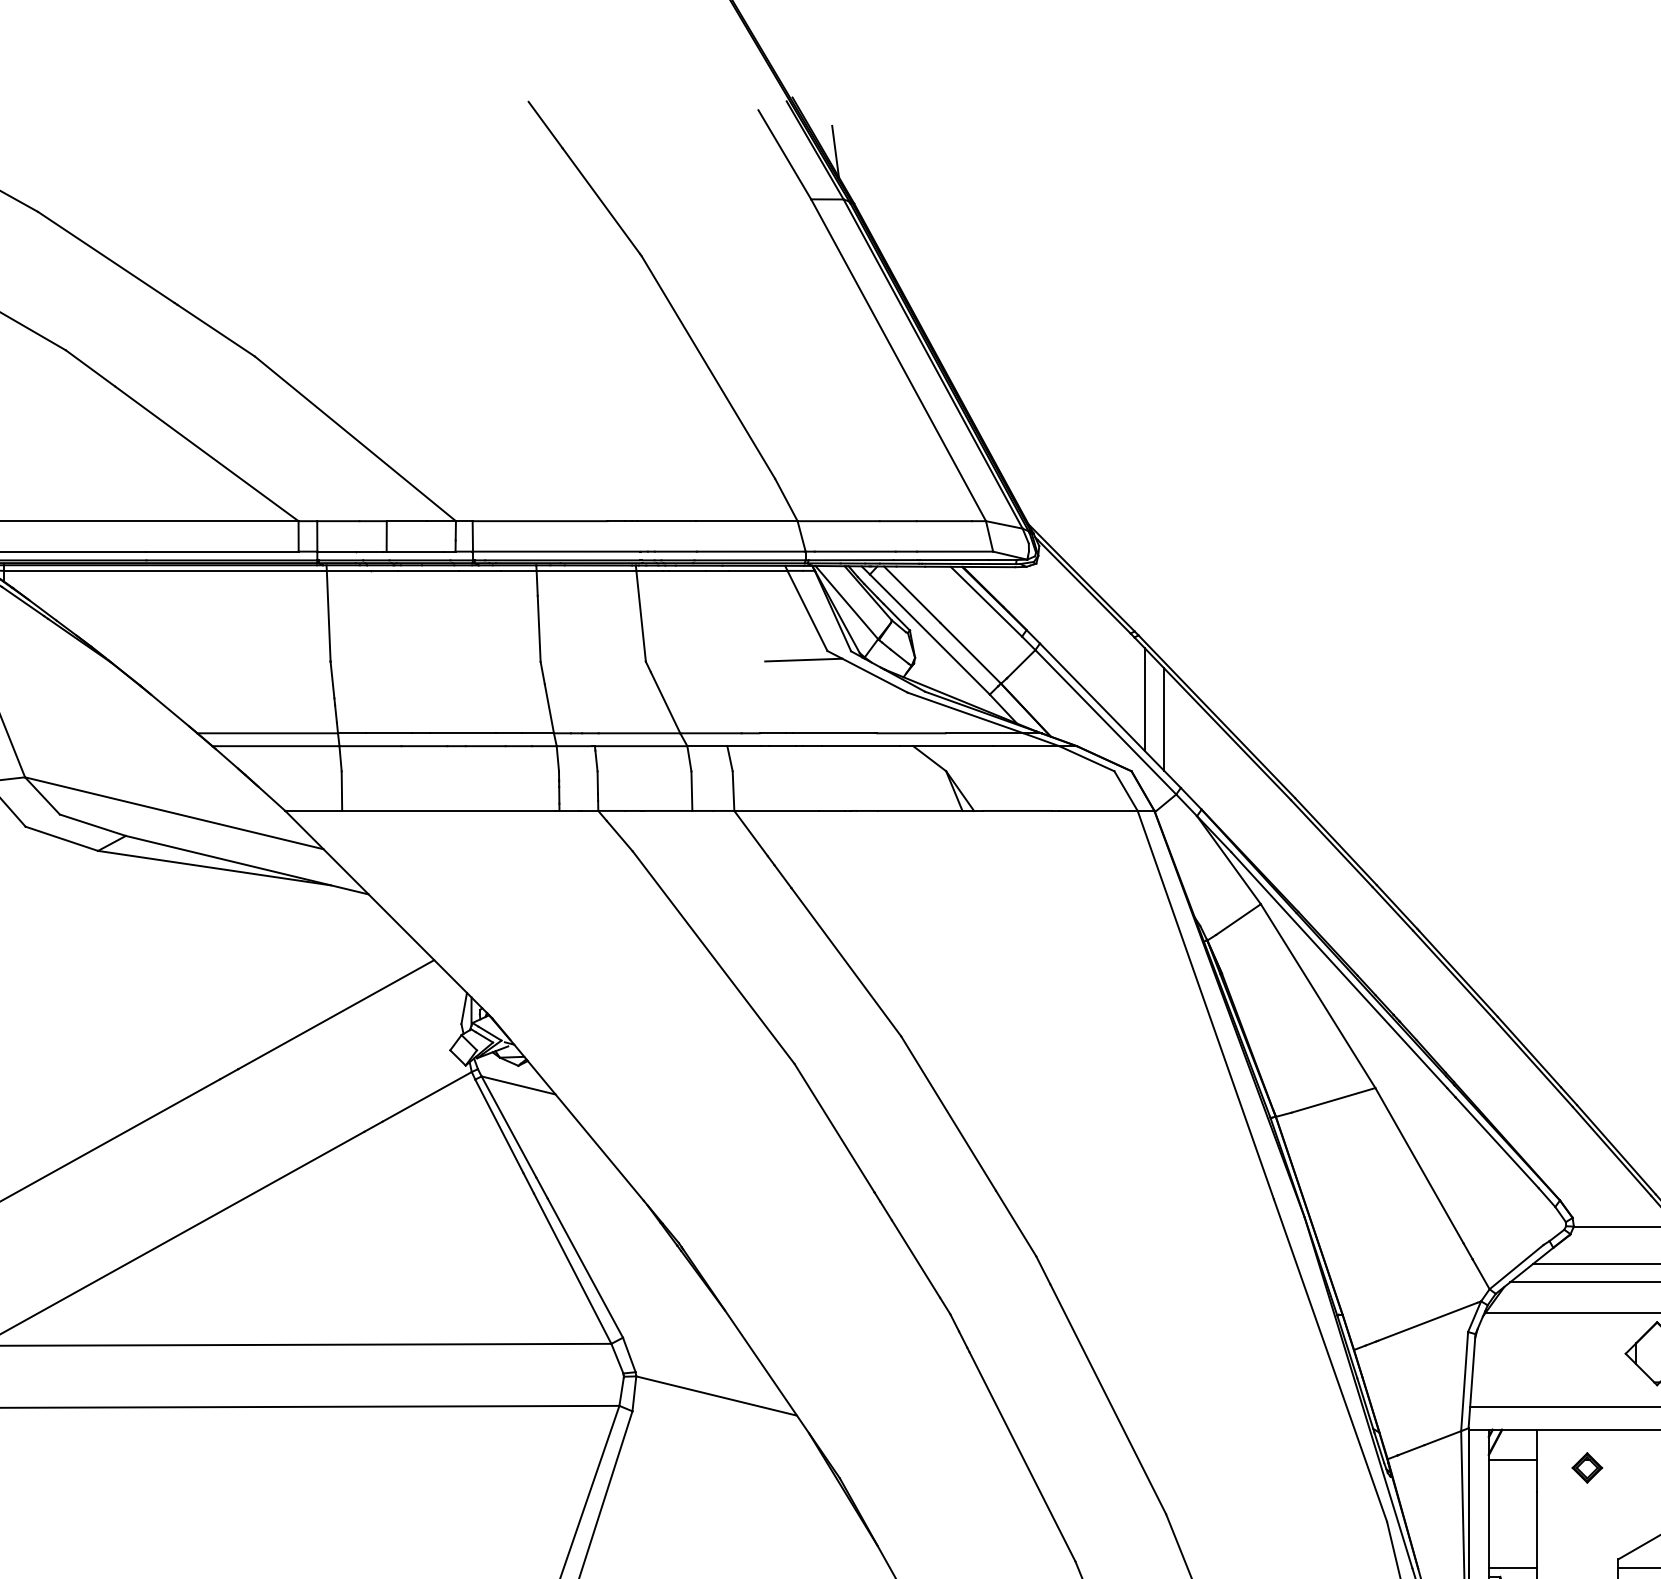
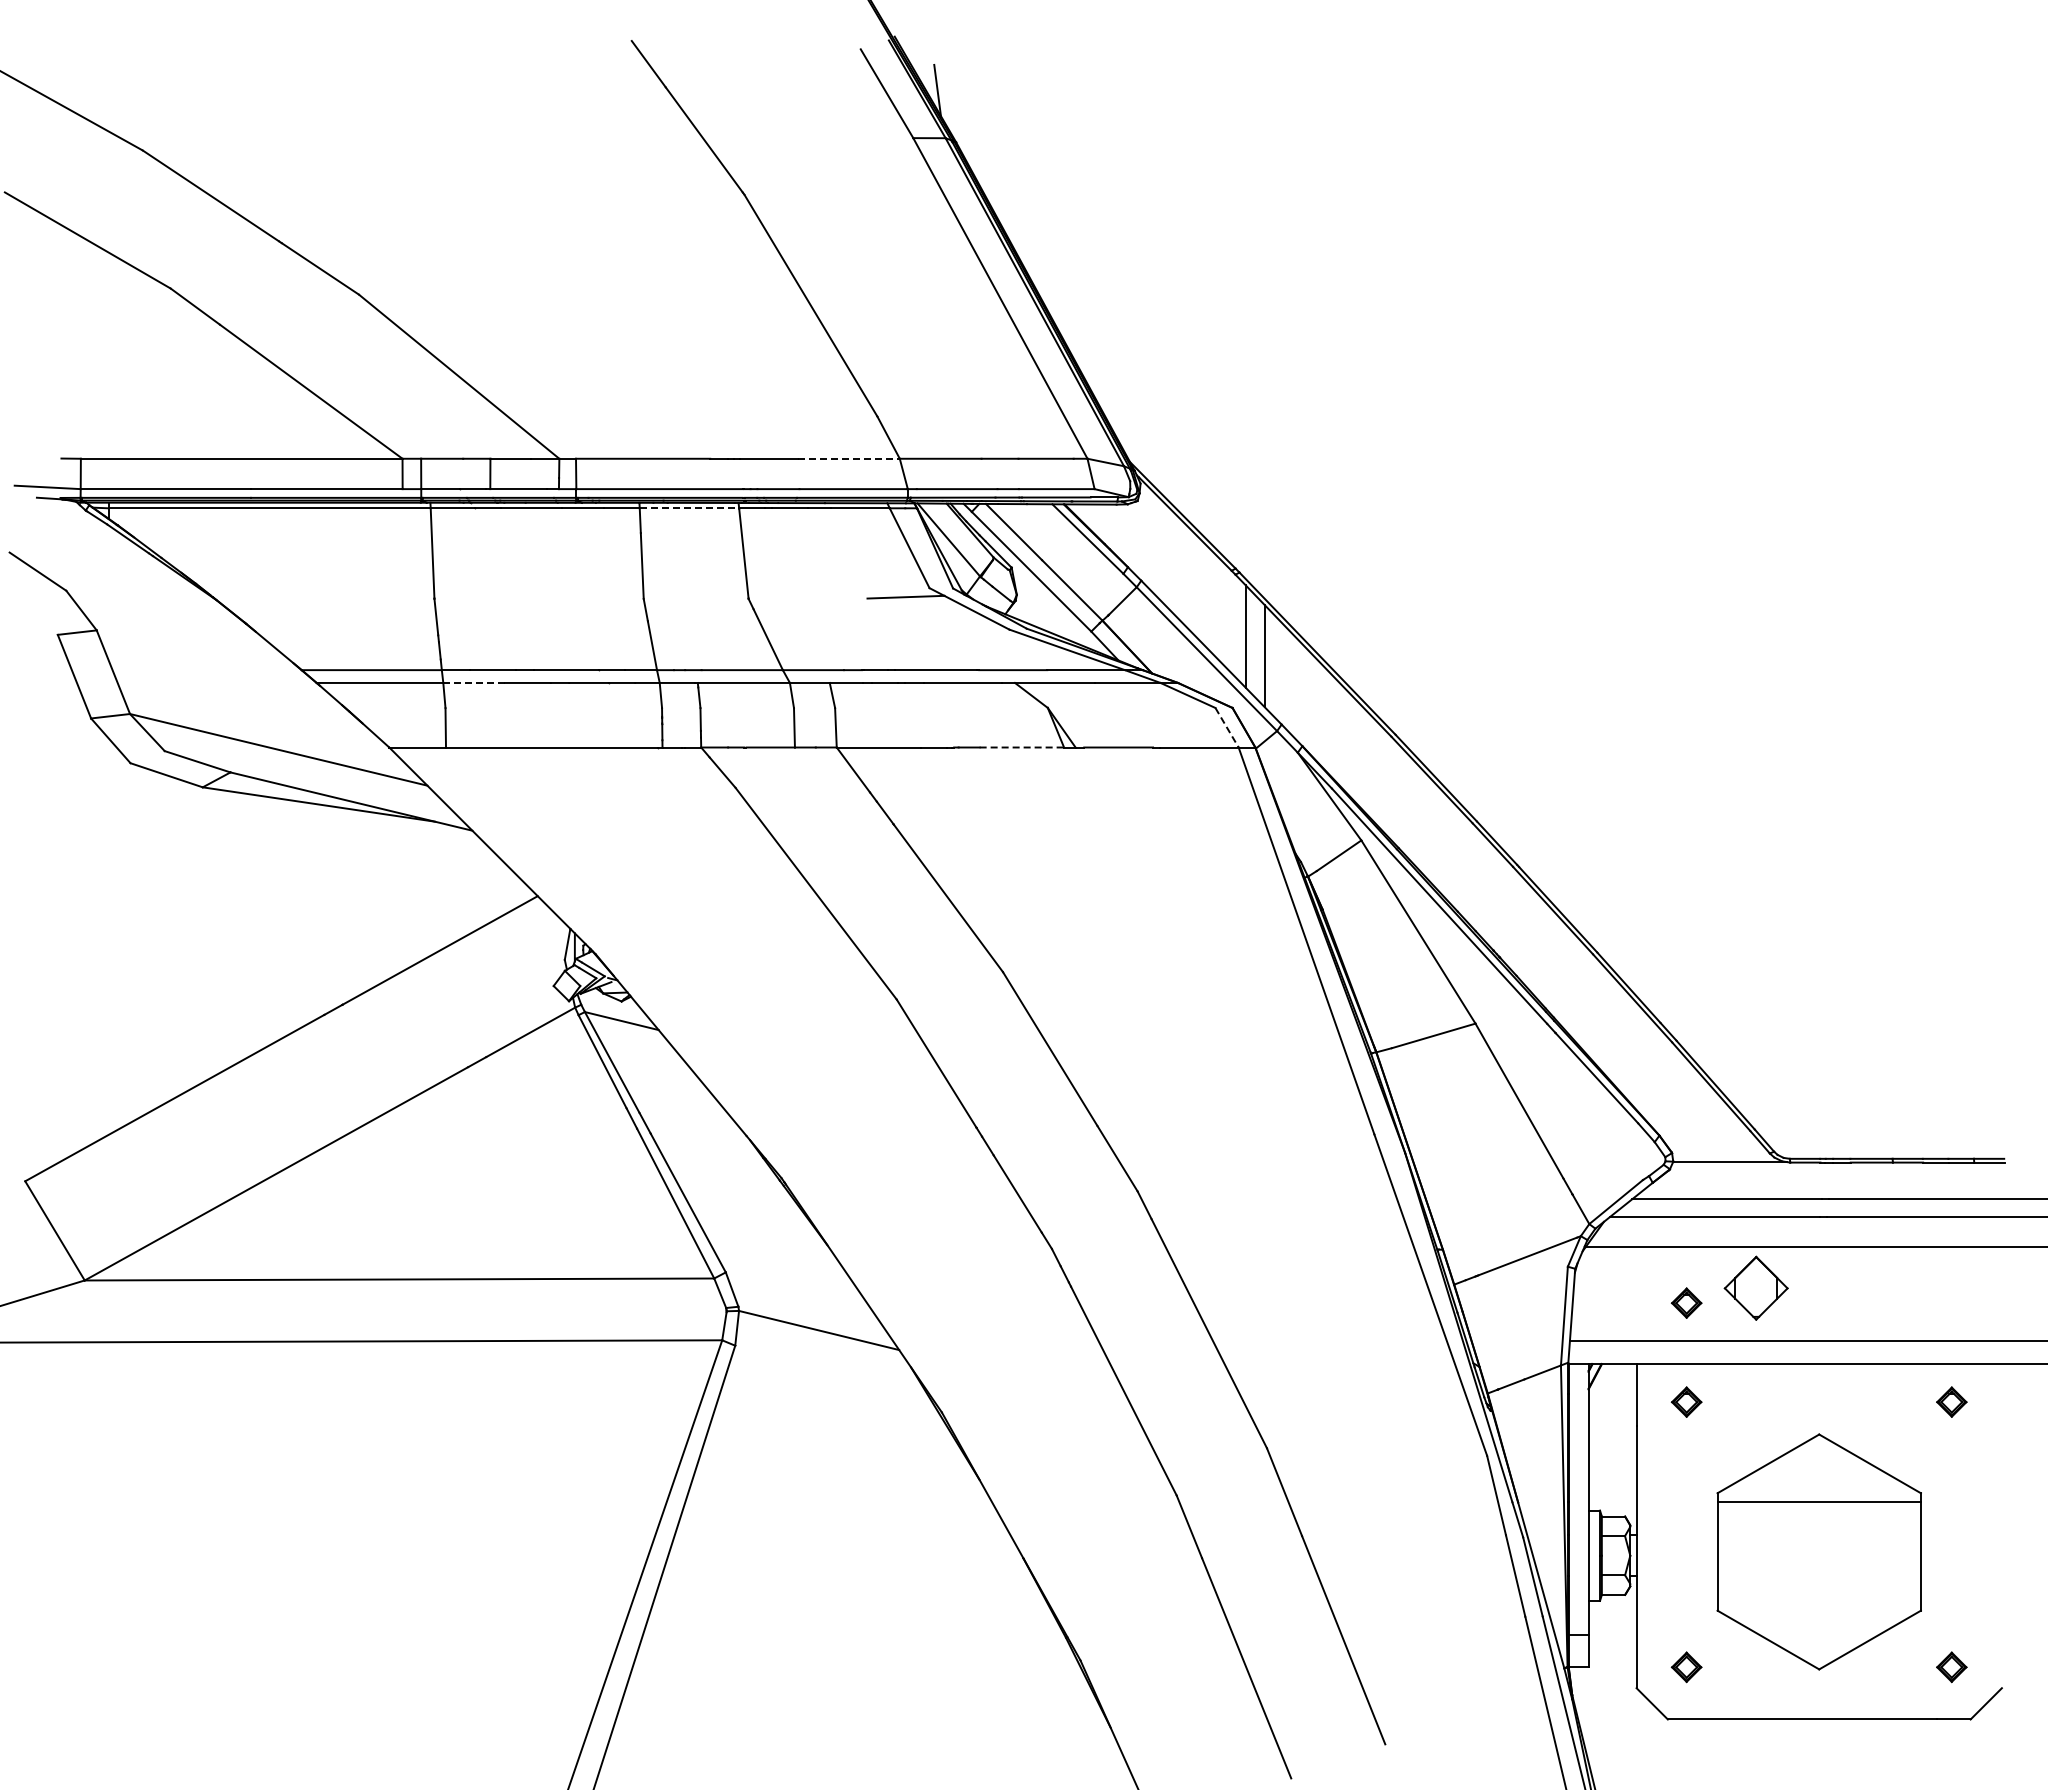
line: (747, 520) -> (849, 458), solid -> dashed
line: (586, 571) -> (689, 508), solid -> dashed
line: (370, 745) -> (474, 682), solid -> dashed
line: (1126, 790) -> (1227, 727), solid -> dashed
line: (920, 810) -> (1022, 747), solid -> dashed
part: (1587, 1367) -> (1686, 1302), added
line: (1512, 1460) -> (1612, 1394), removed
line: (1512, 1568) -> (1612, 1502), removed

